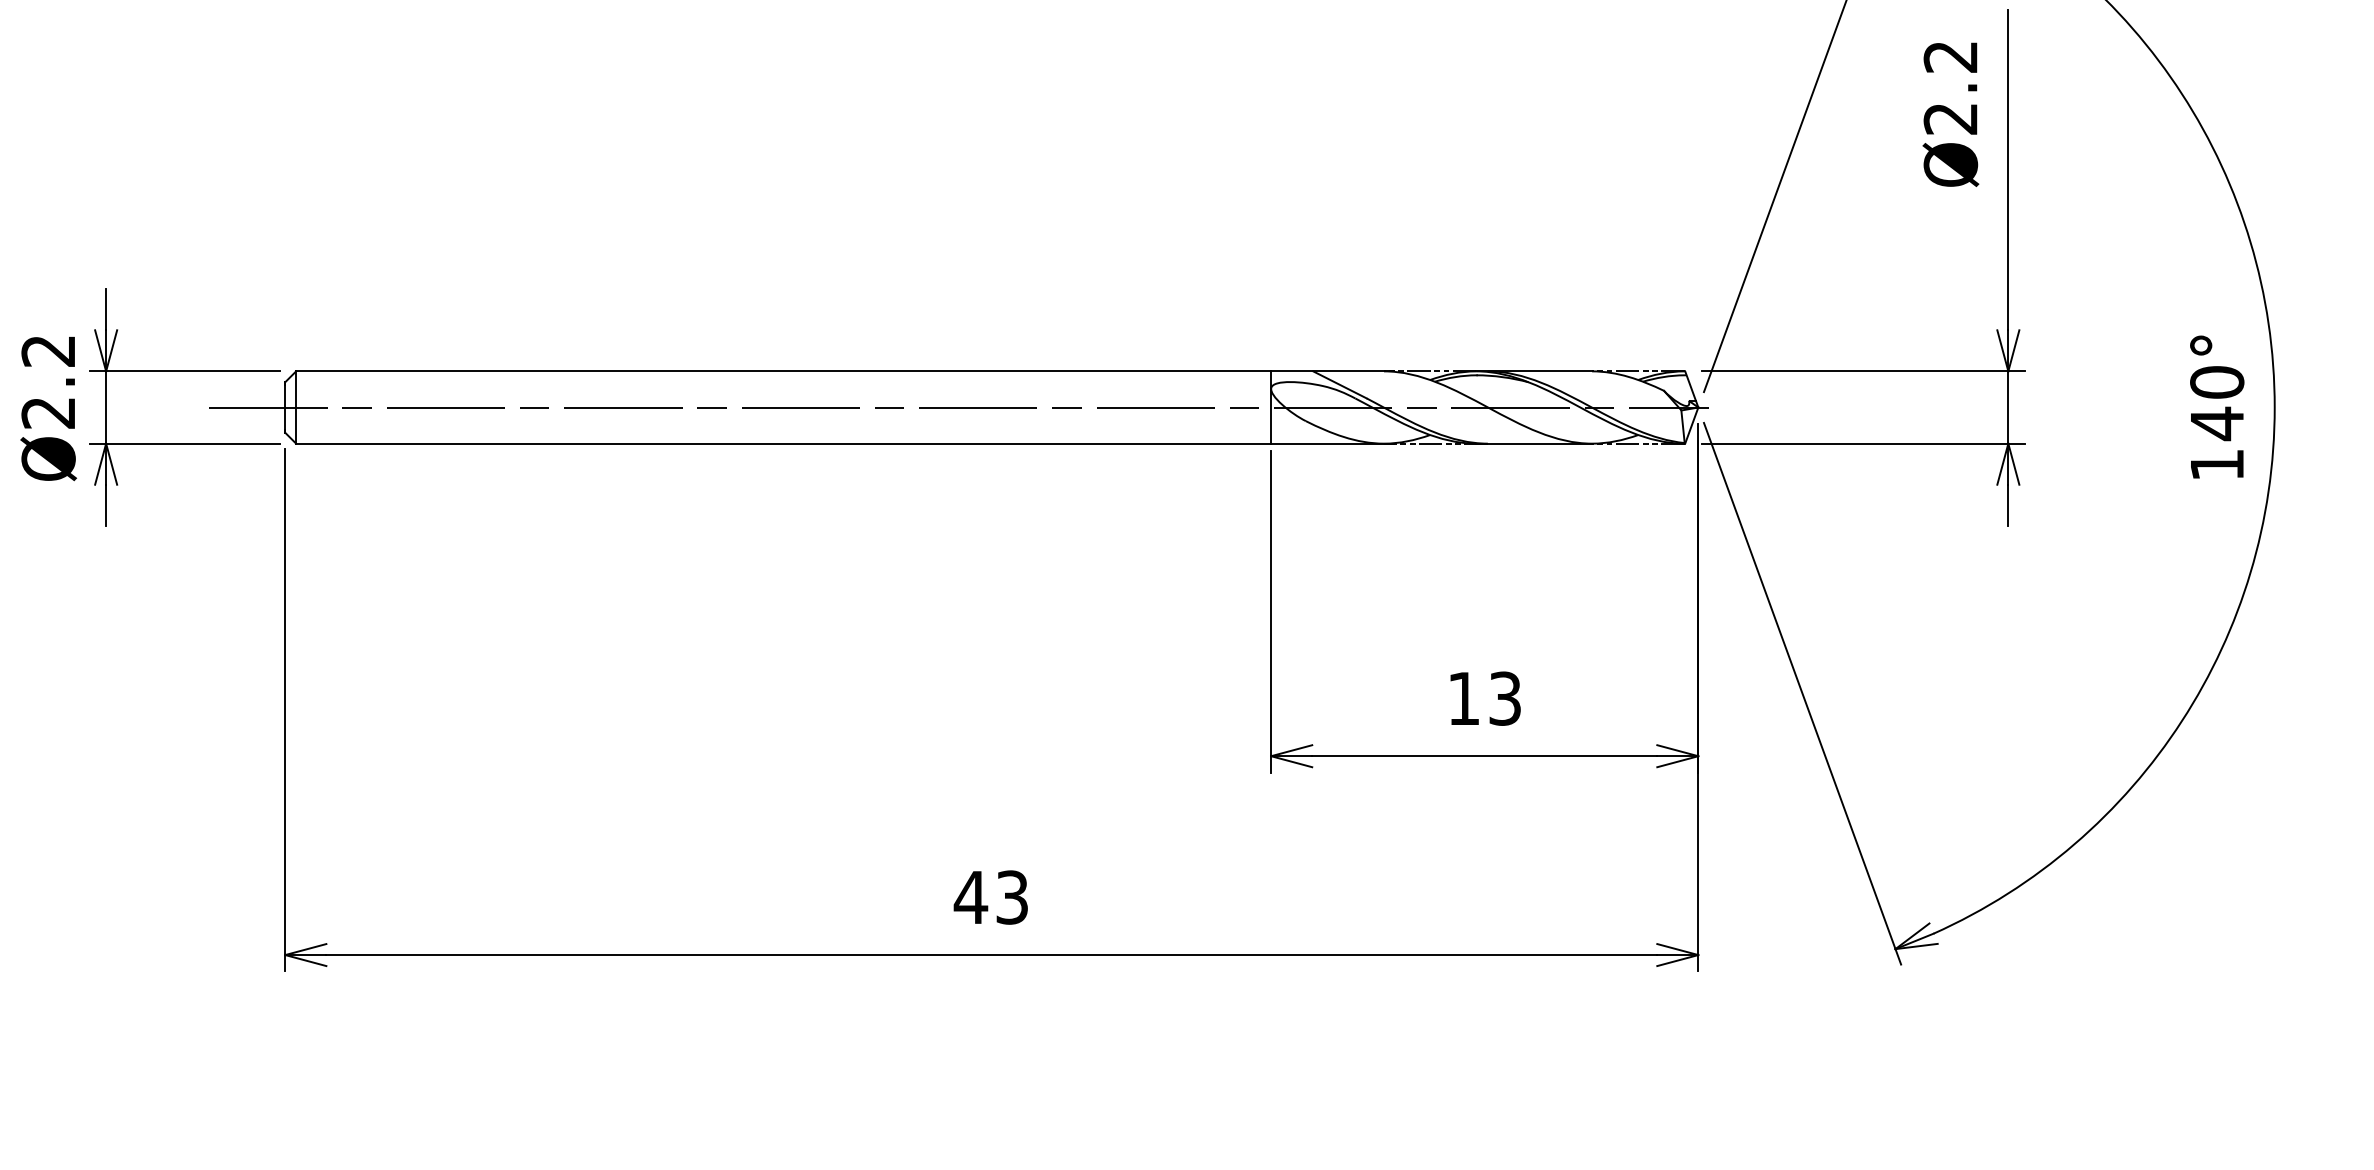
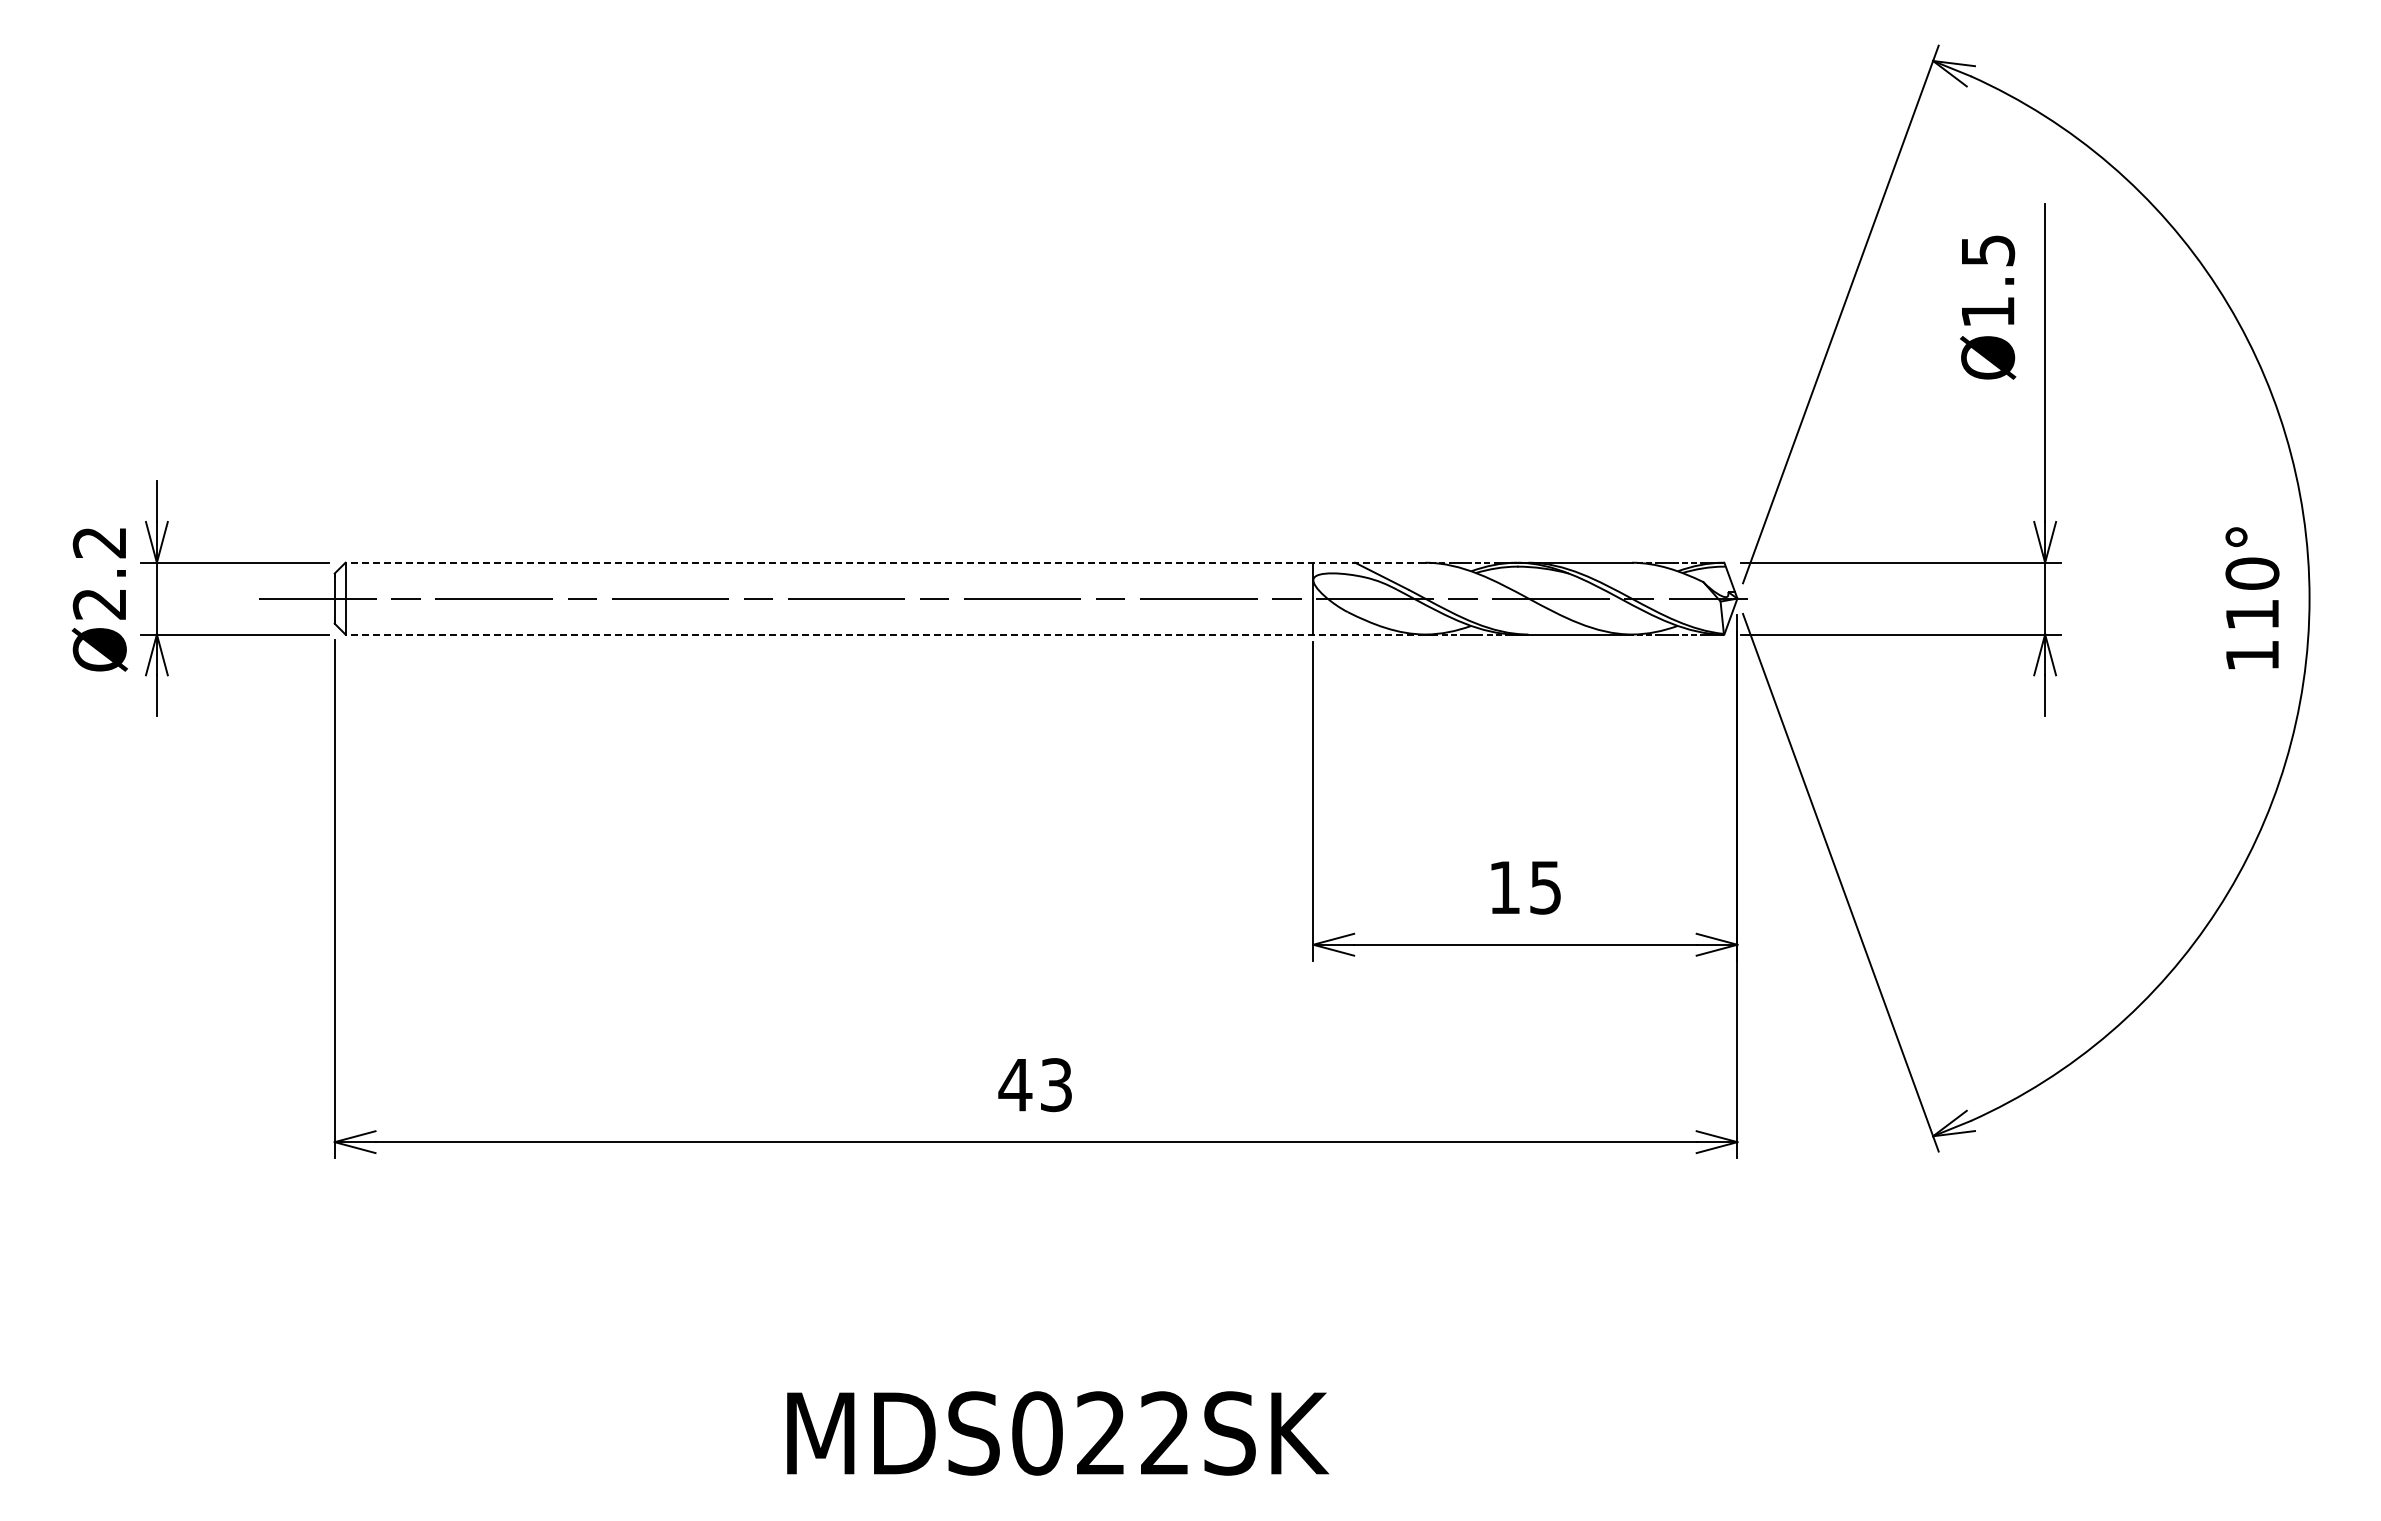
text: (1951, 88) -> (1988, 281), Ø2.2 -> Ø1.5
line: (845, 371) -> (890, 562), solid -> dashed
text: (2217, 423) -> (2252, 614), 140° -> 110°
line: (845, 443) -> (890, 634), solid -> dashed
text: (1505, 698) -> (1545, 887), 13 -> 15

